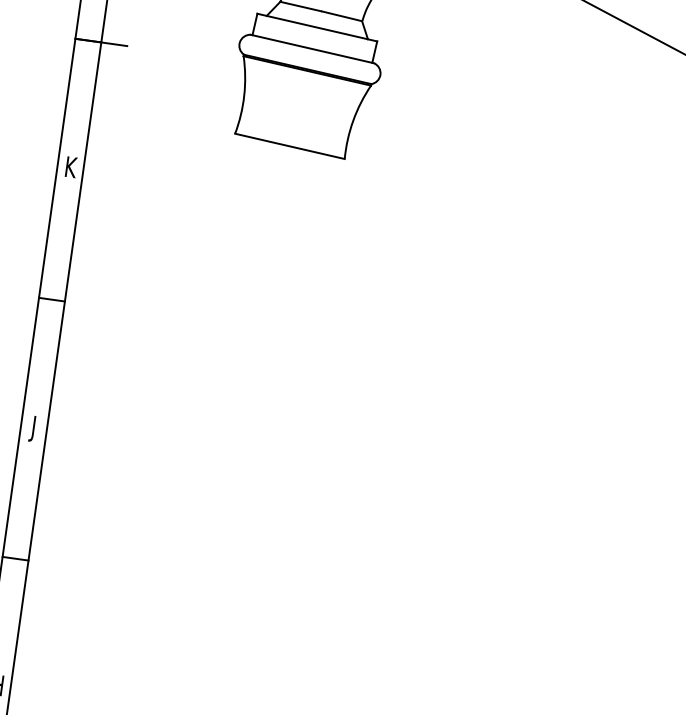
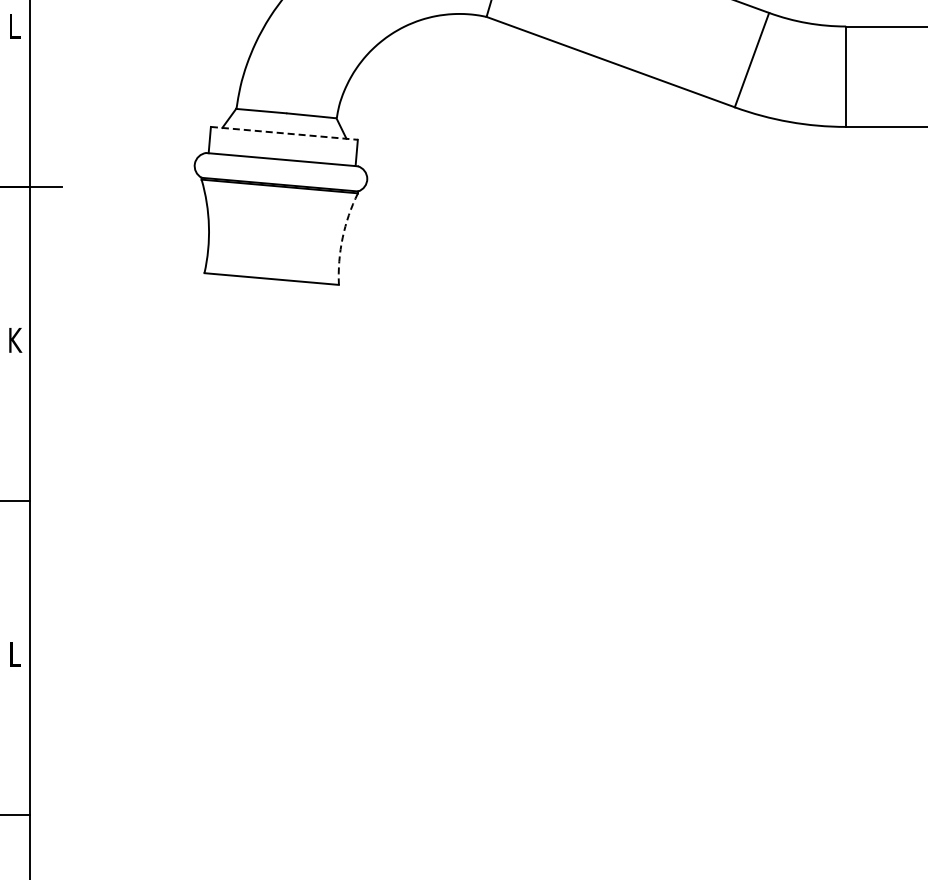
line: (317, 27) -> (284, 133), solid -> dashed
arc: (353, 120) -> (342, 237), solid -> dashed
text: (33, 428) -> (14, 657), J -> L

